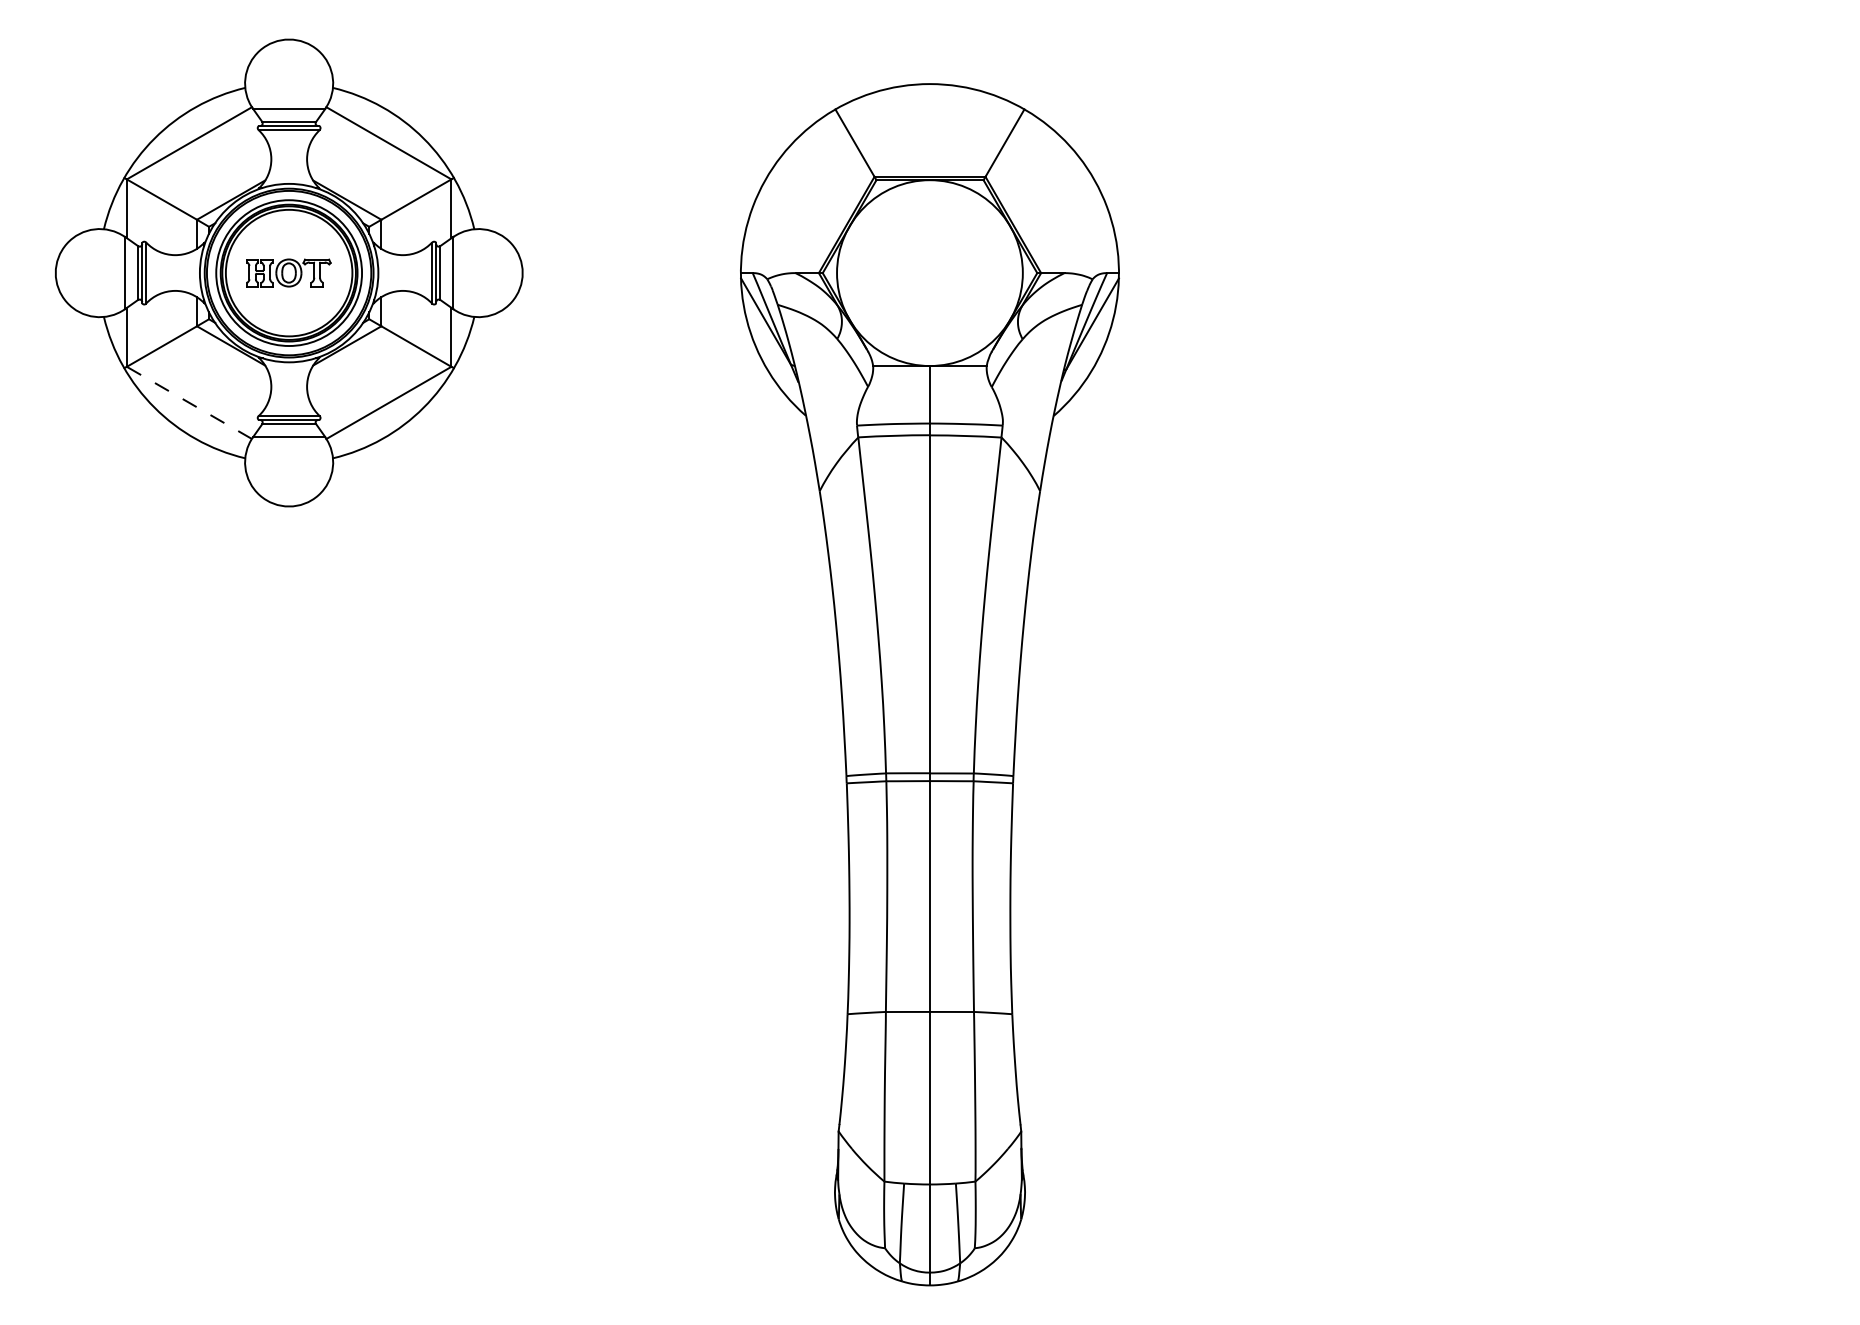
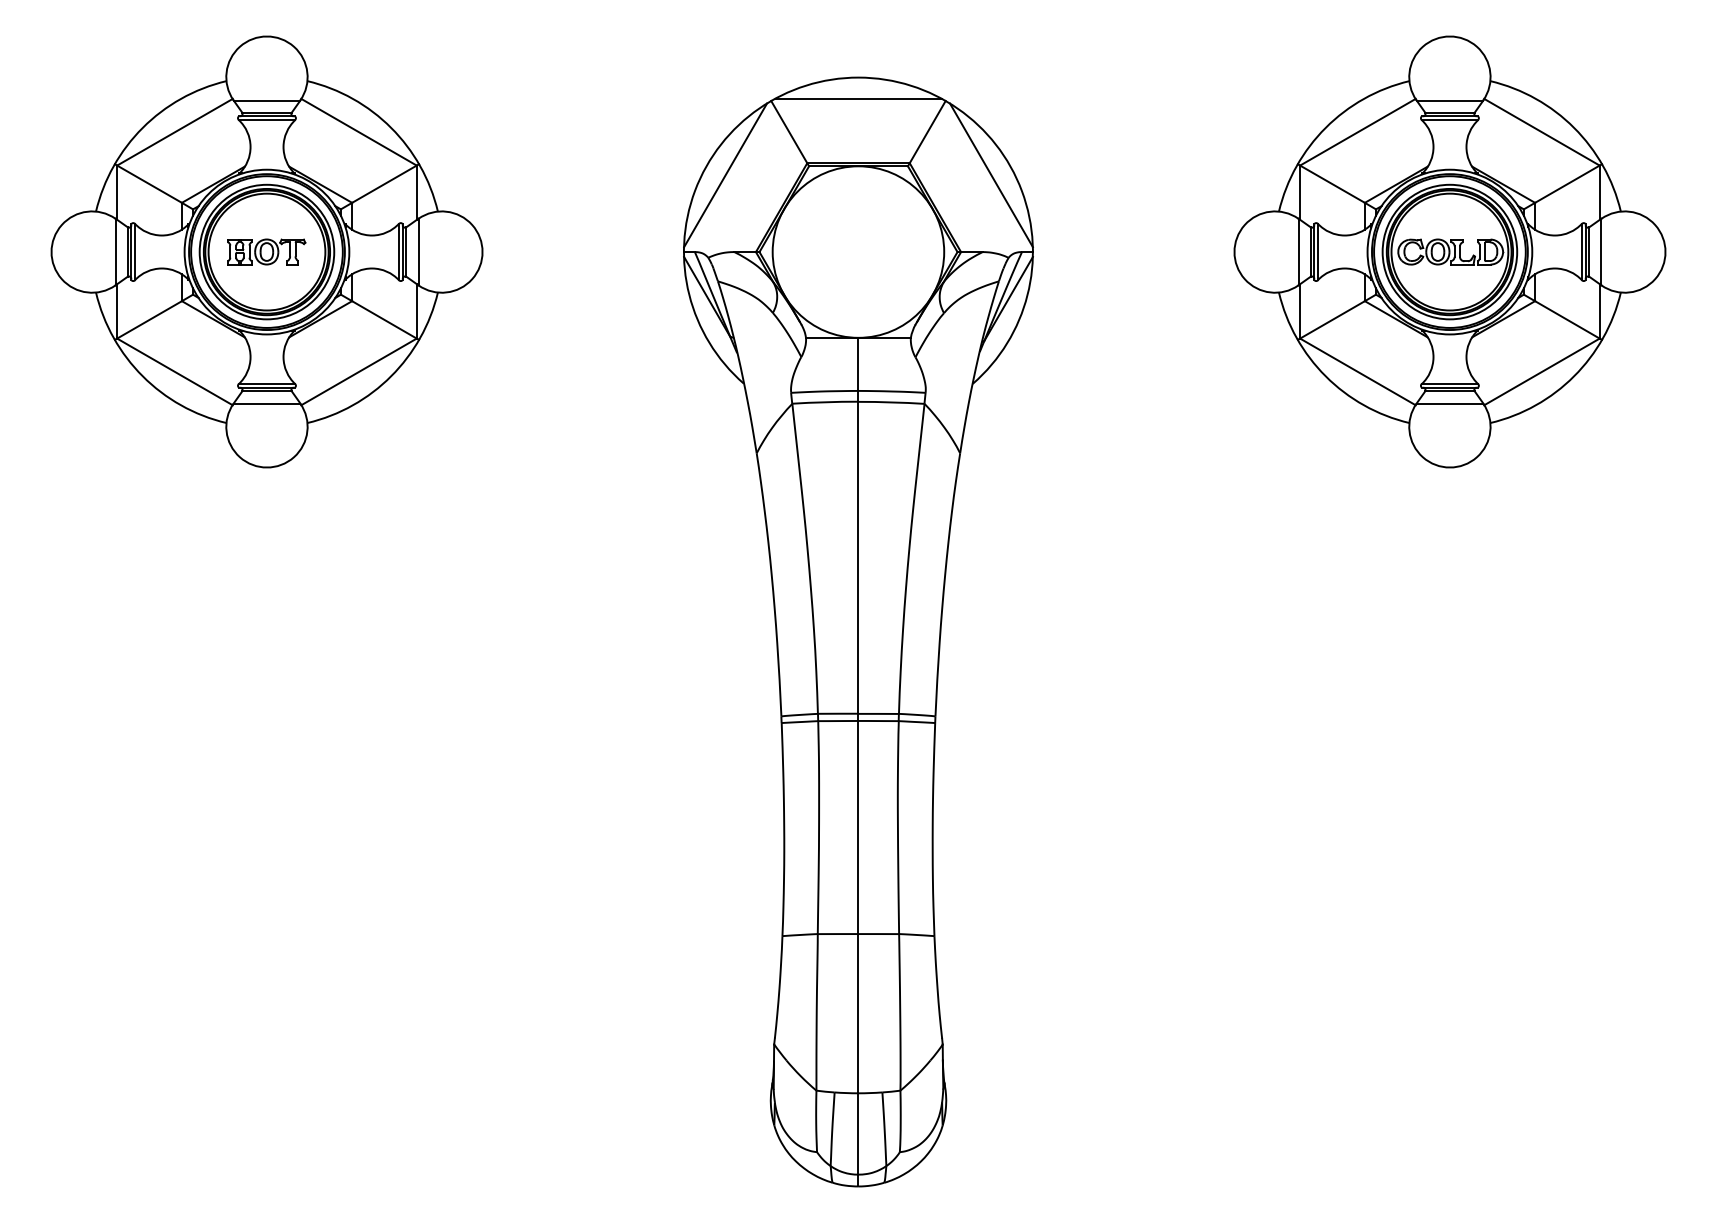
line: (930, 106) -> (858, 98), added
line: (785, 190) -> (725, 175), added
line: (1073, 190) -> (990, 175), added
part: (1570, 272) -> (1449, 251), added
line: (190, 402) -> (175, 371), dashed -> solid

